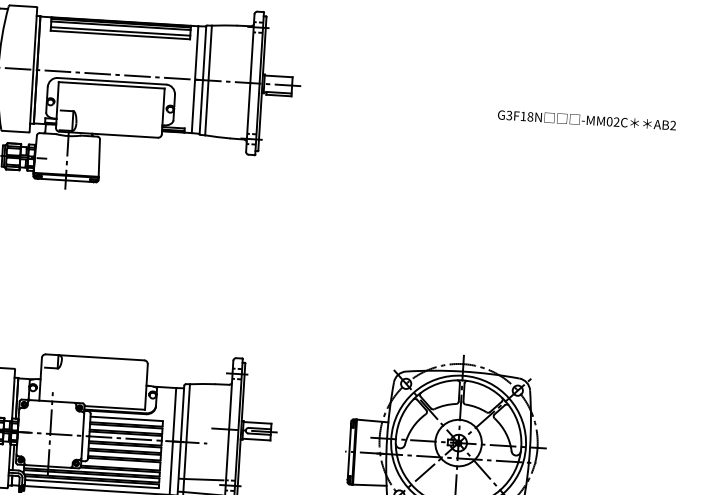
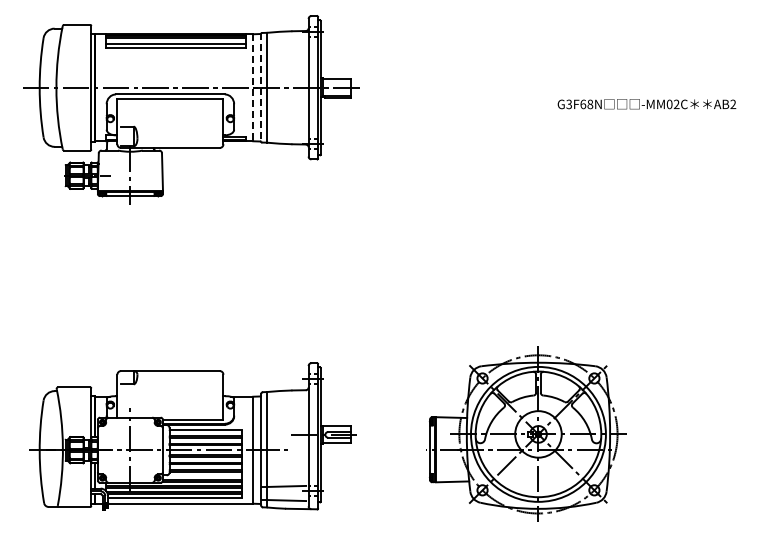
line: (195, 79) -> (253, 87), solid -> dashed
line: (203, 80) -> (261, 88), solid -> dashed
text: (523, 116) -> (583, 104), G3F18N -> G3F68N

